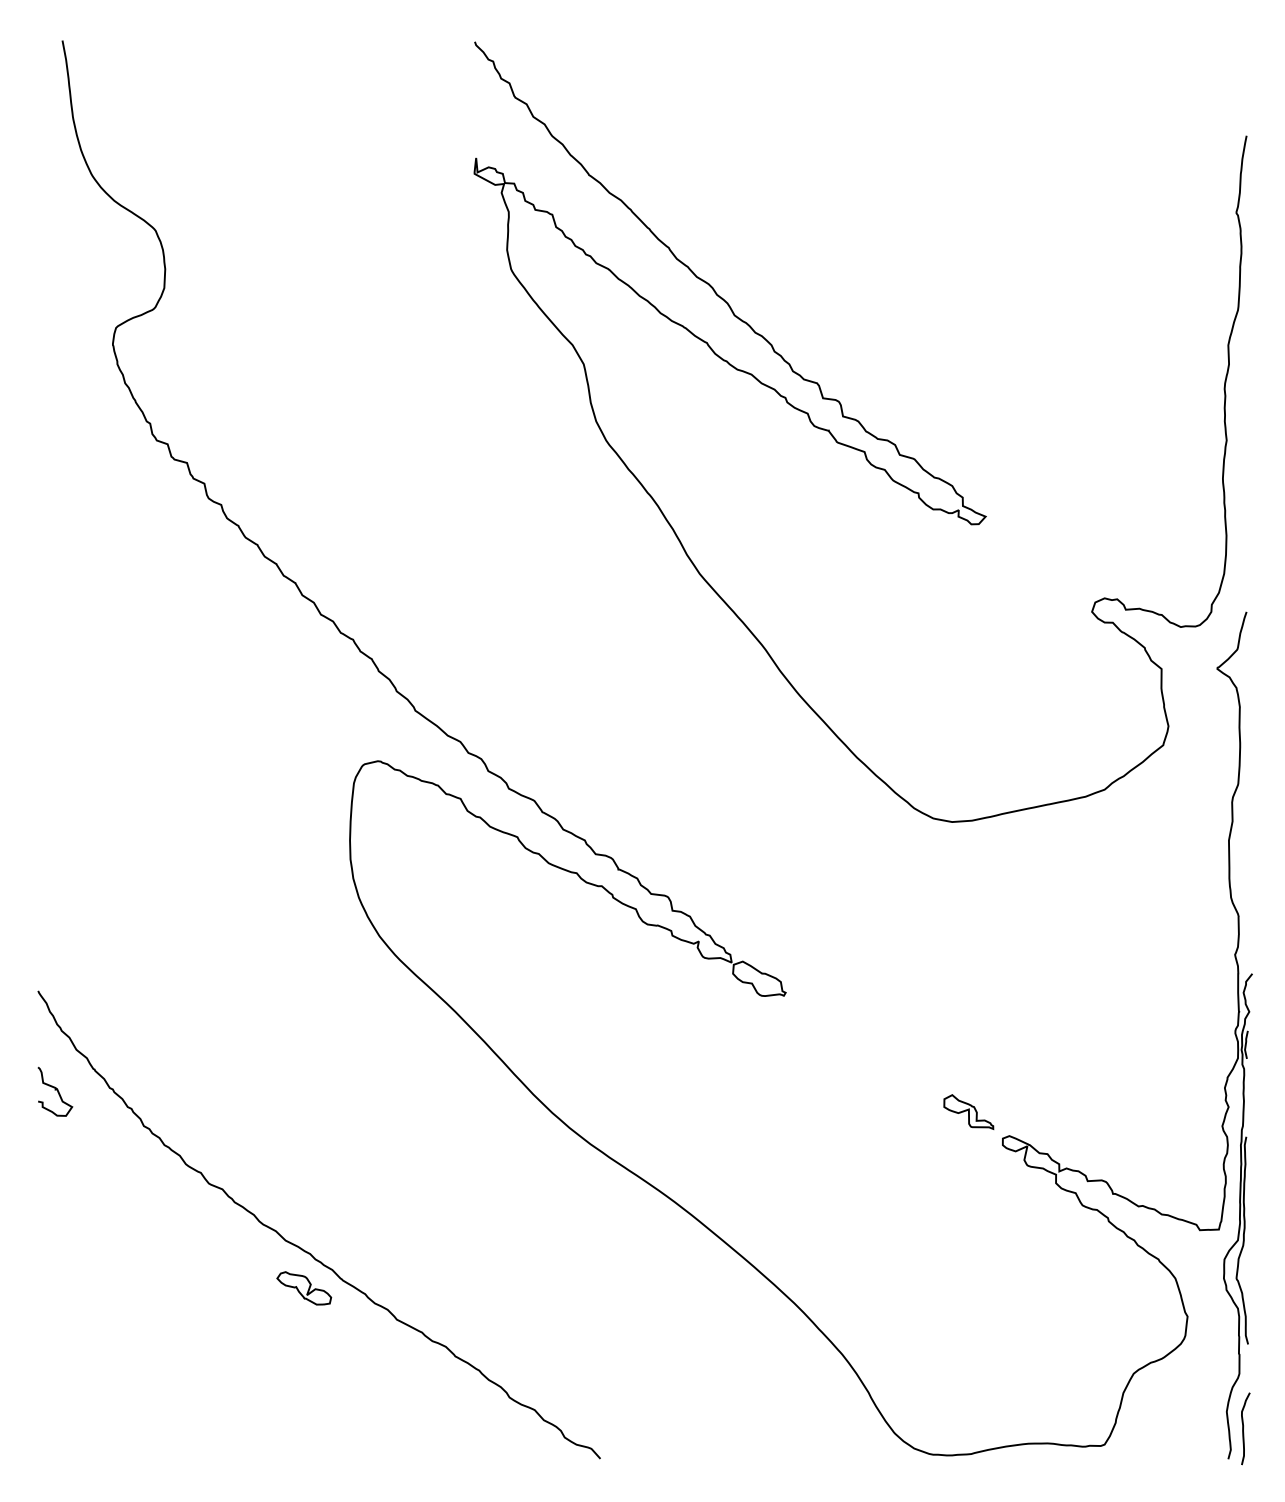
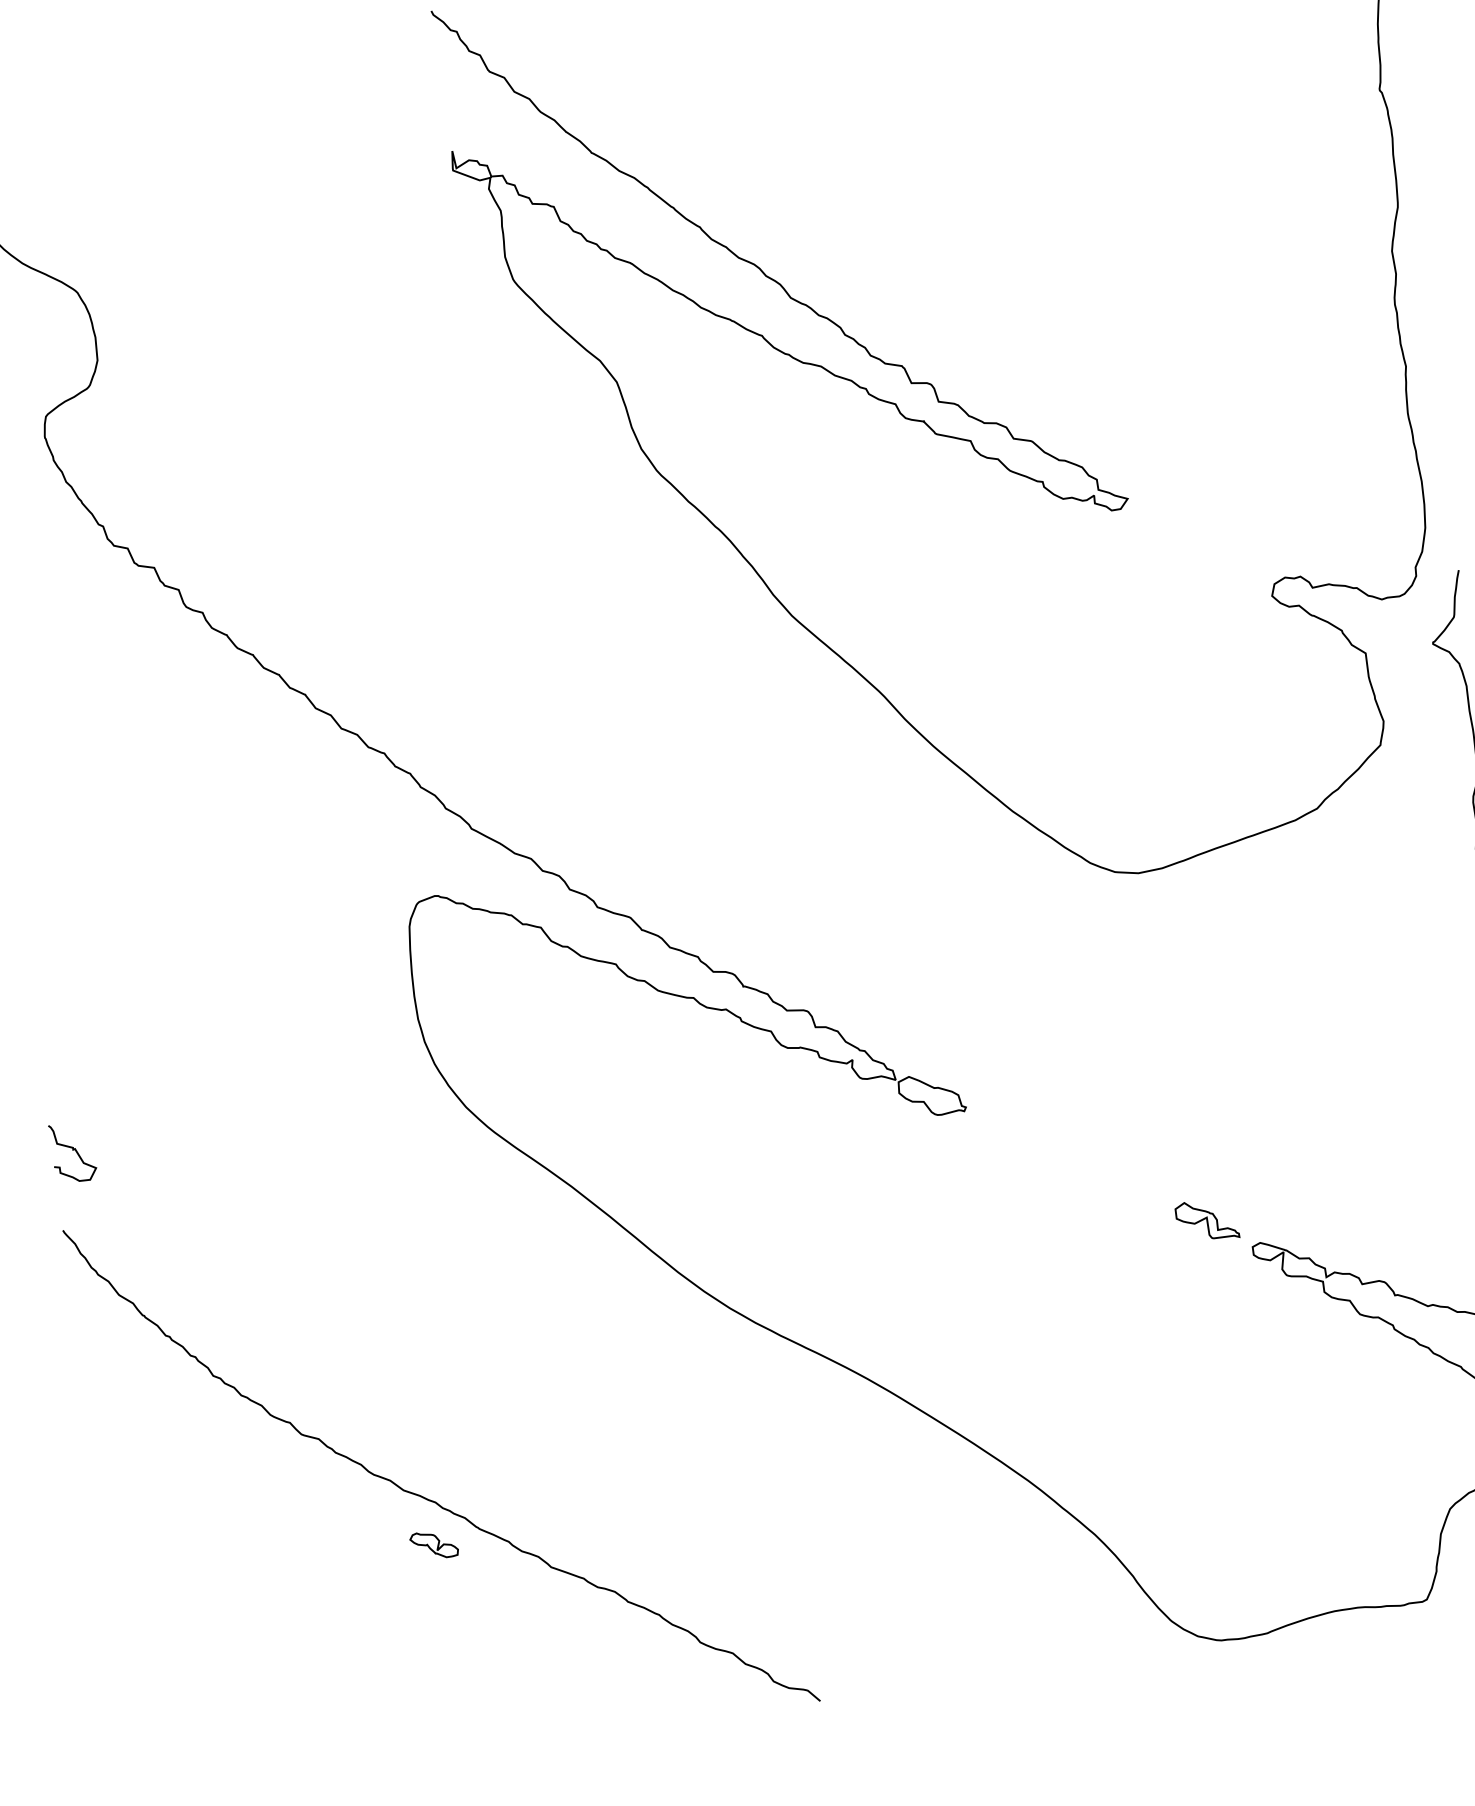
curve: (55, 1090) -> (73, 1150), moved
part: (304, 1288) -> (434, 1545), size x0.7

